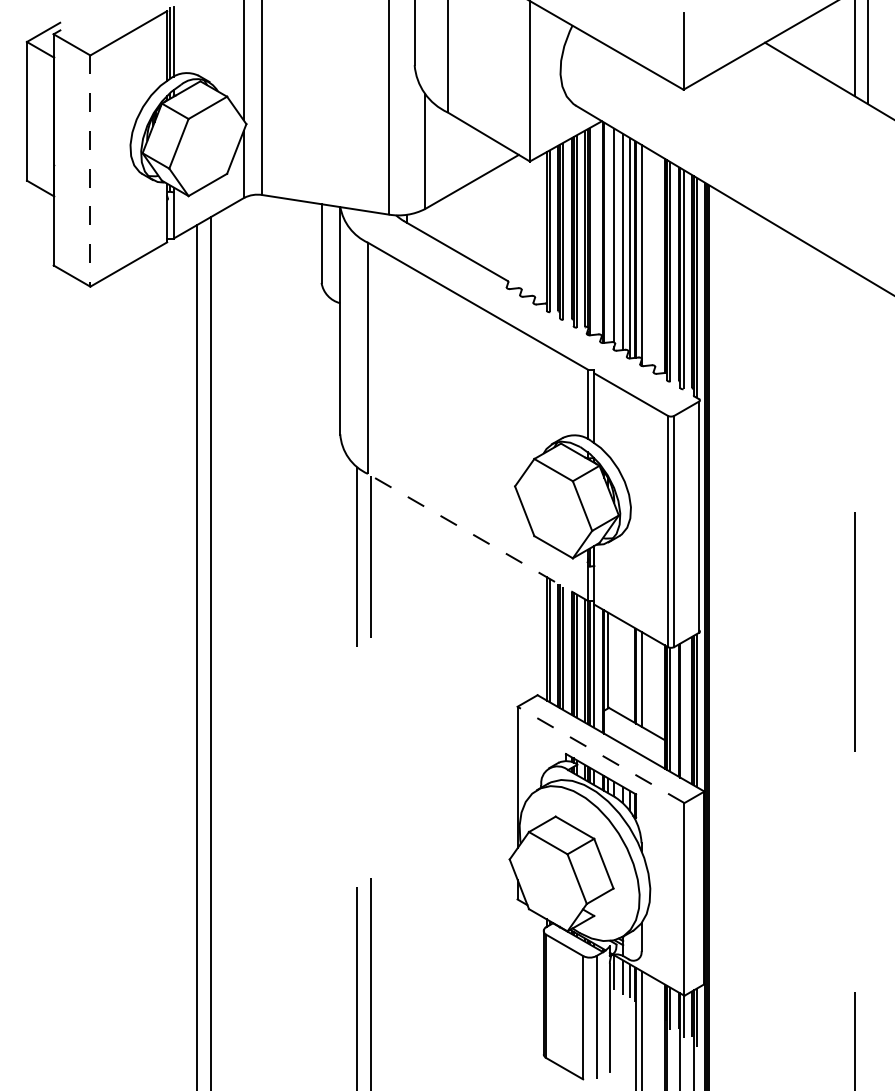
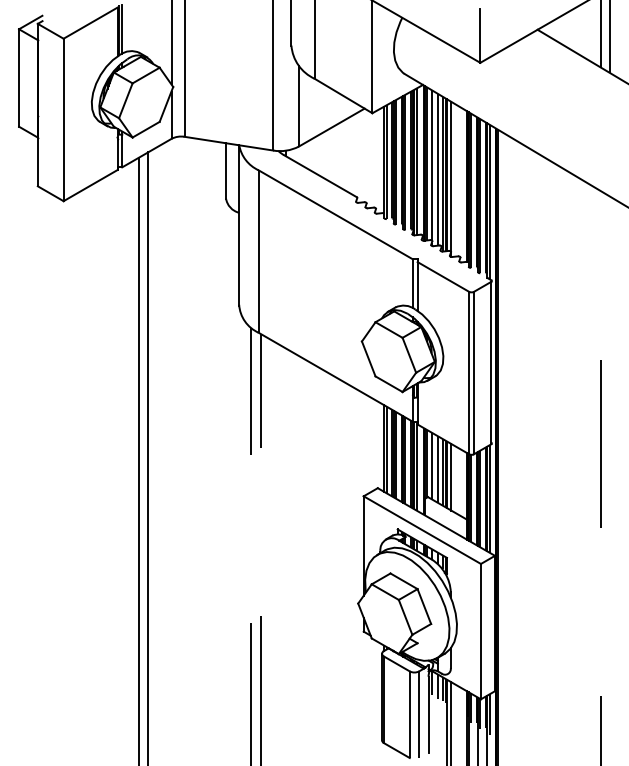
line: (90, 171) -> (63, 120), dashed -> solid
line: (593, 229) -> (417, 161), added
line: (607, 233) -> (426, 163), added
line: (477, 537) -> (335, 377), dashed -> solid
line: (614, 663) -> (431, 465), added
line: (623, 668) -> (438, 469), added
line: (629, 672) -> (442, 472), added
line: (683, 710) -> (480, 498), added
line: (600, 754) -> (421, 529), dashed -> solid

